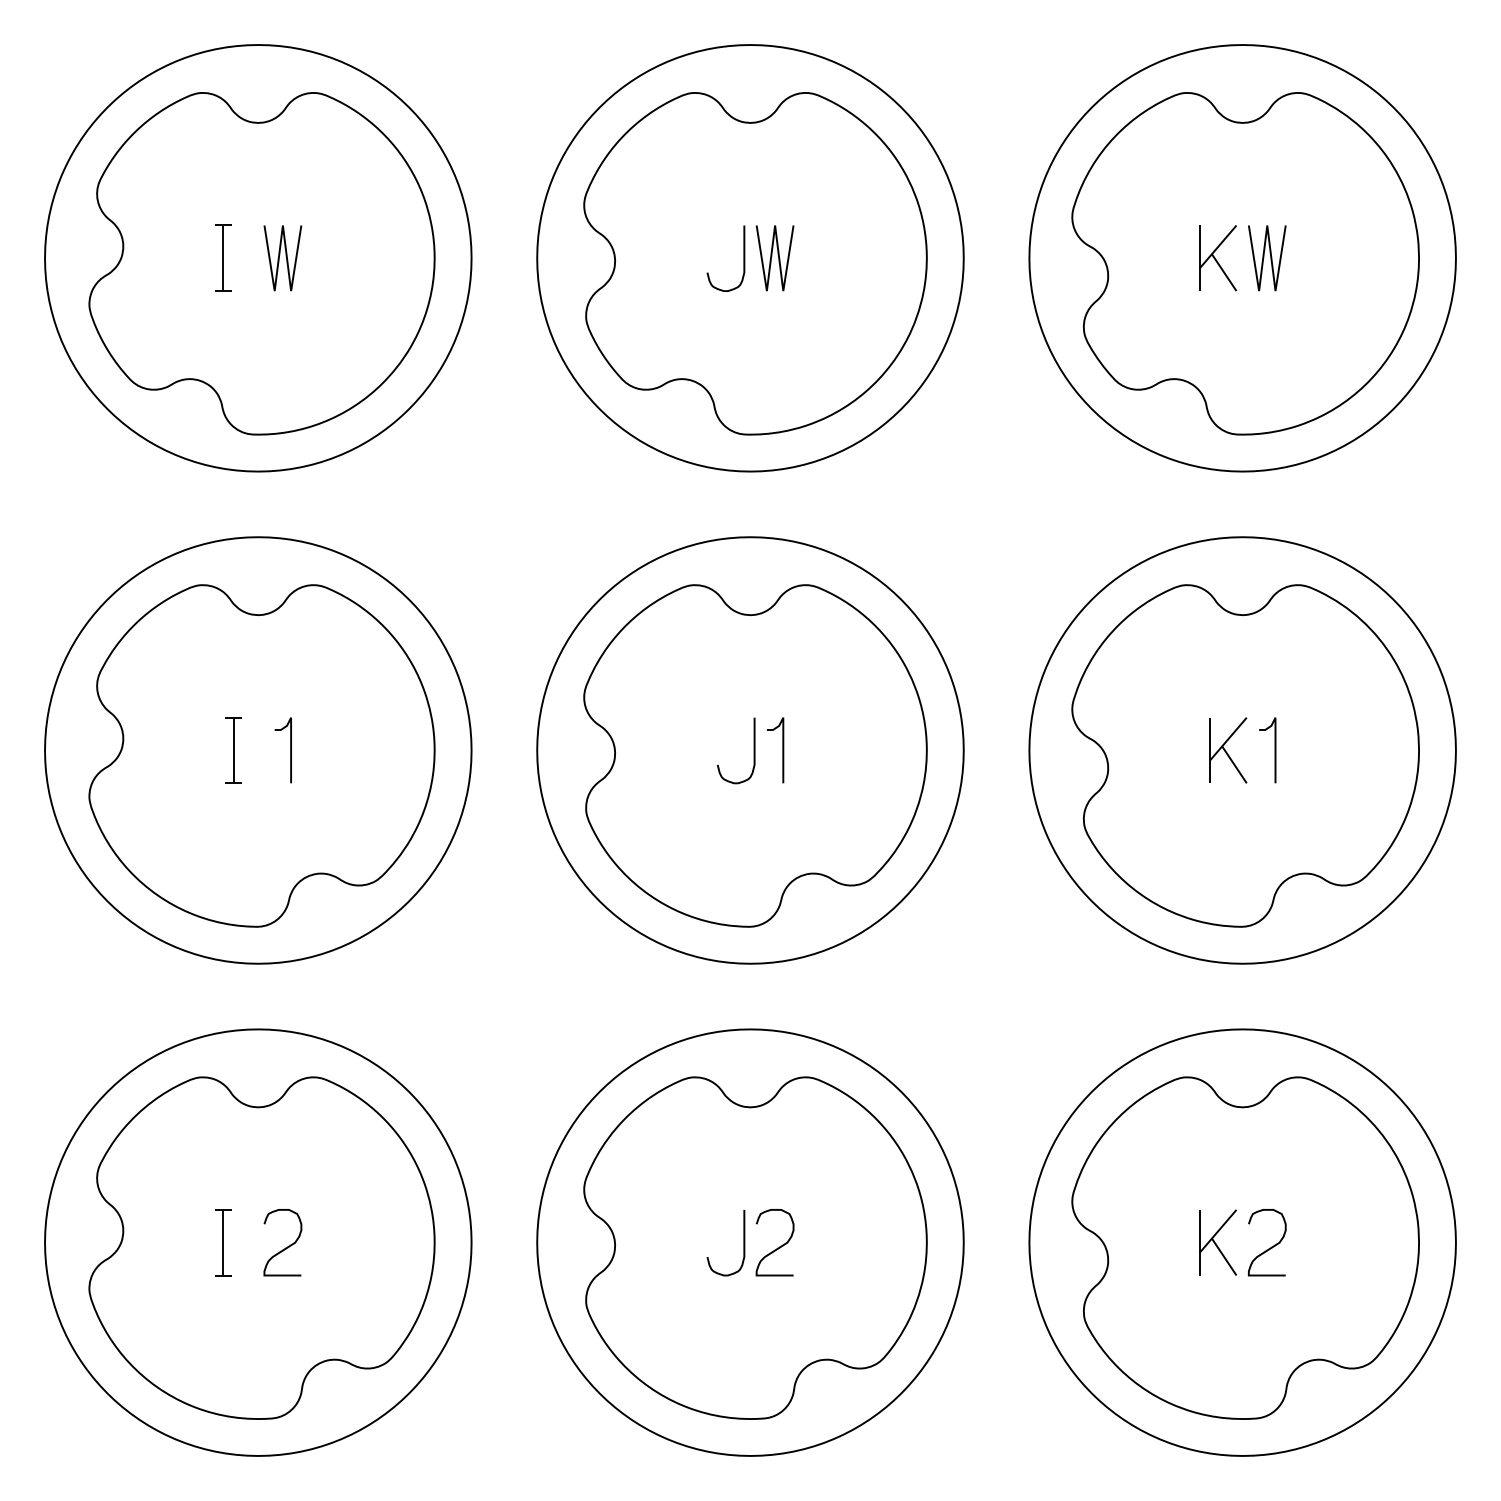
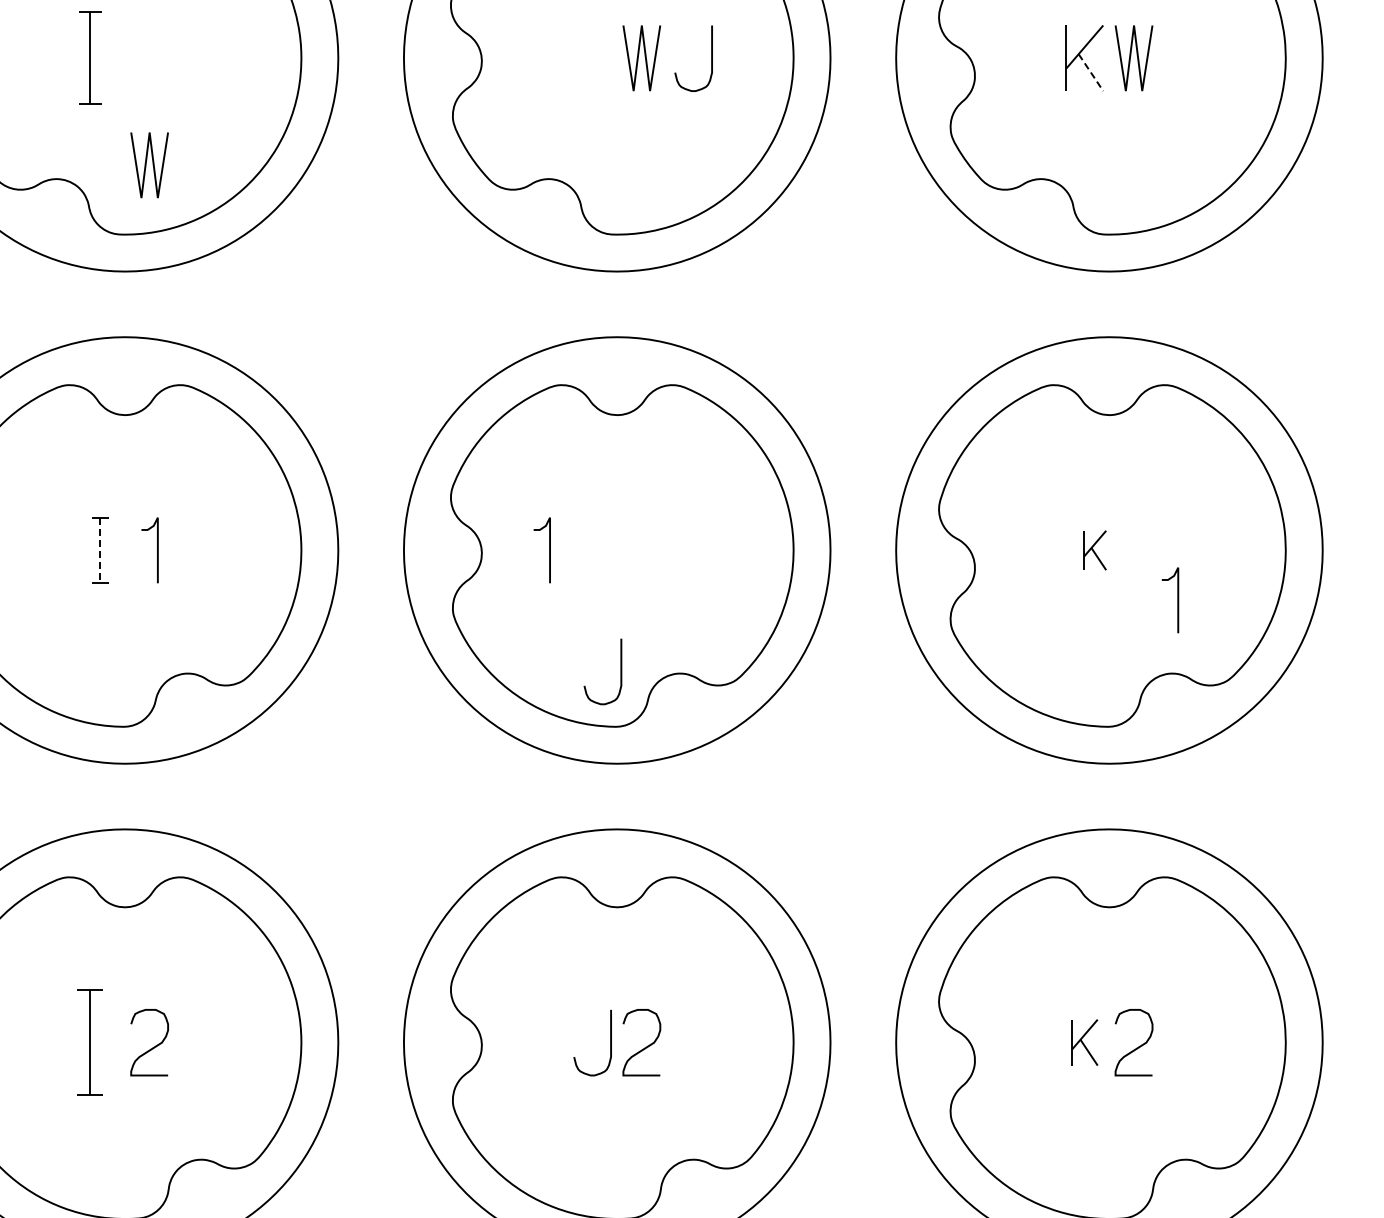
part: (223, 257) -> (90, 57), size x1.4
line: (279, 258) -> (146, 165), moved
curve: (743, 258) -> (711, 58), moved
line: (1224, 273) -> (1091, 73), solid -> dashed
line: (233, 750) -> (100, 550), solid -> dashed
curve: (753, 750) -> (620, 671), moved
curve: (782, 750) -> (549, 550), moved
part: (1228, 750) -> (1095, 550), size x0.6
curve: (1274, 750) -> (1177, 600), moved
part: (223, 1242) -> (90, 1042), size x1.6
part: (1217, 1242) -> (1084, 1042), size x0.7

